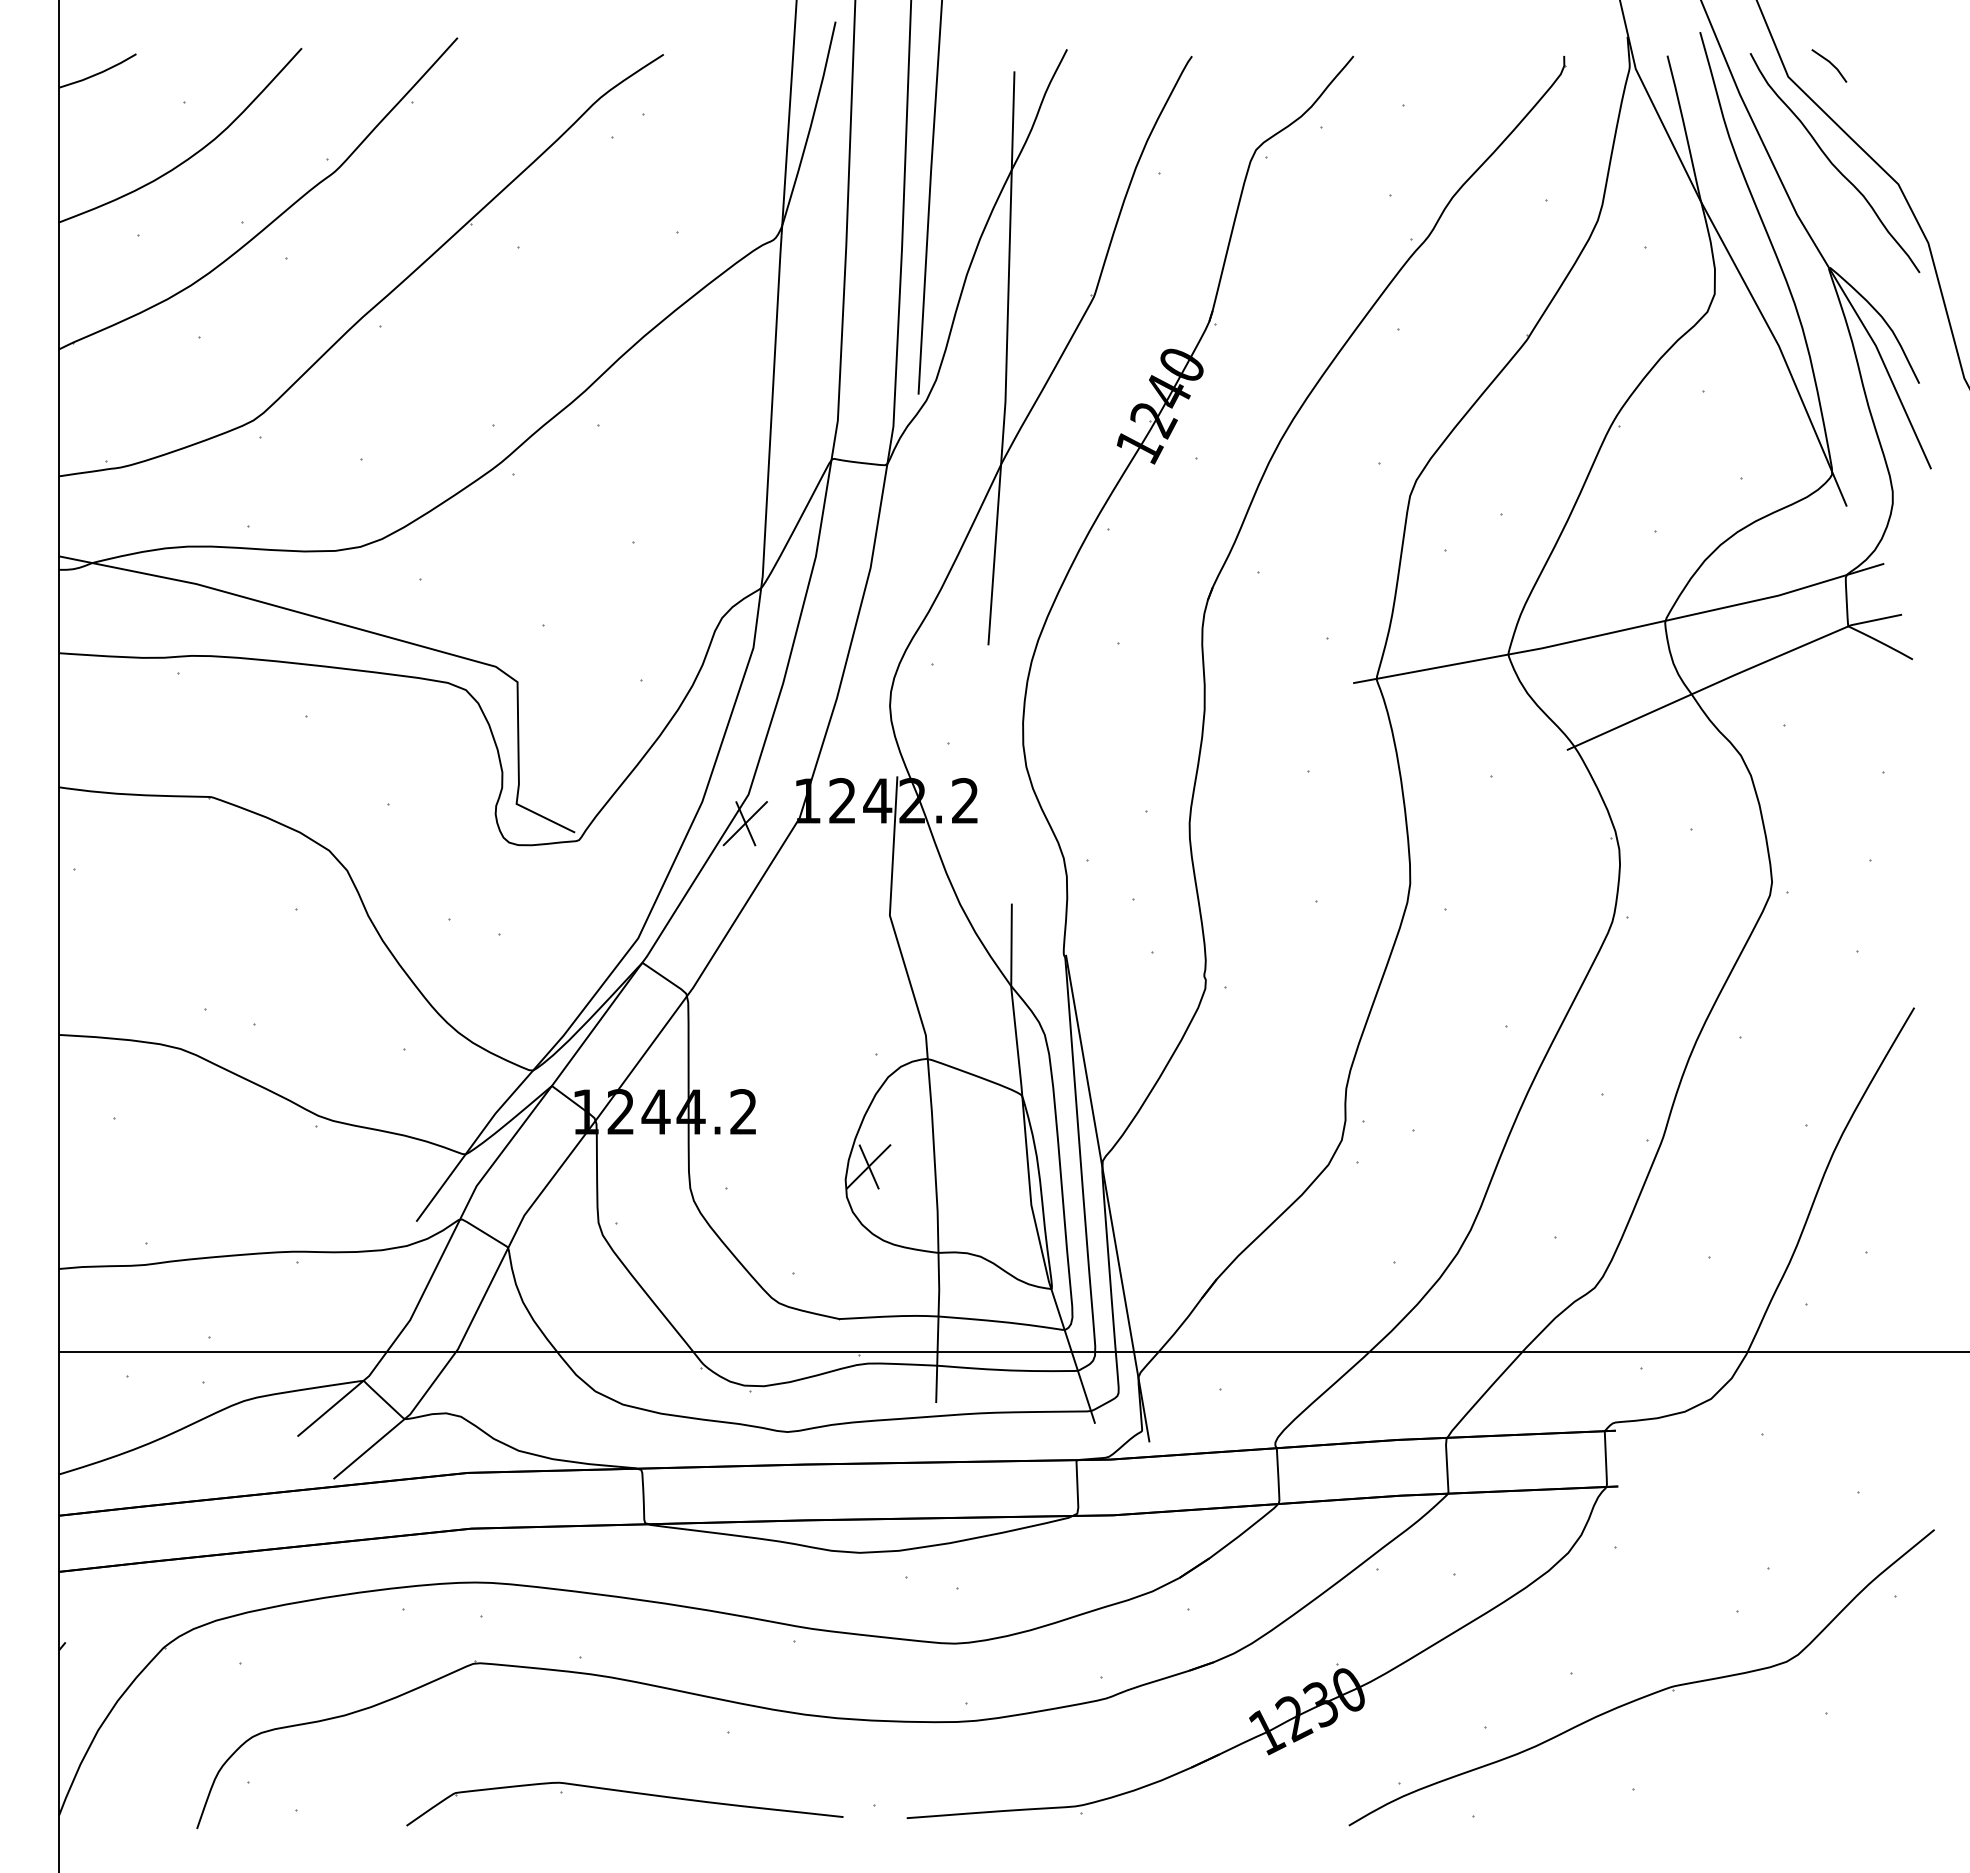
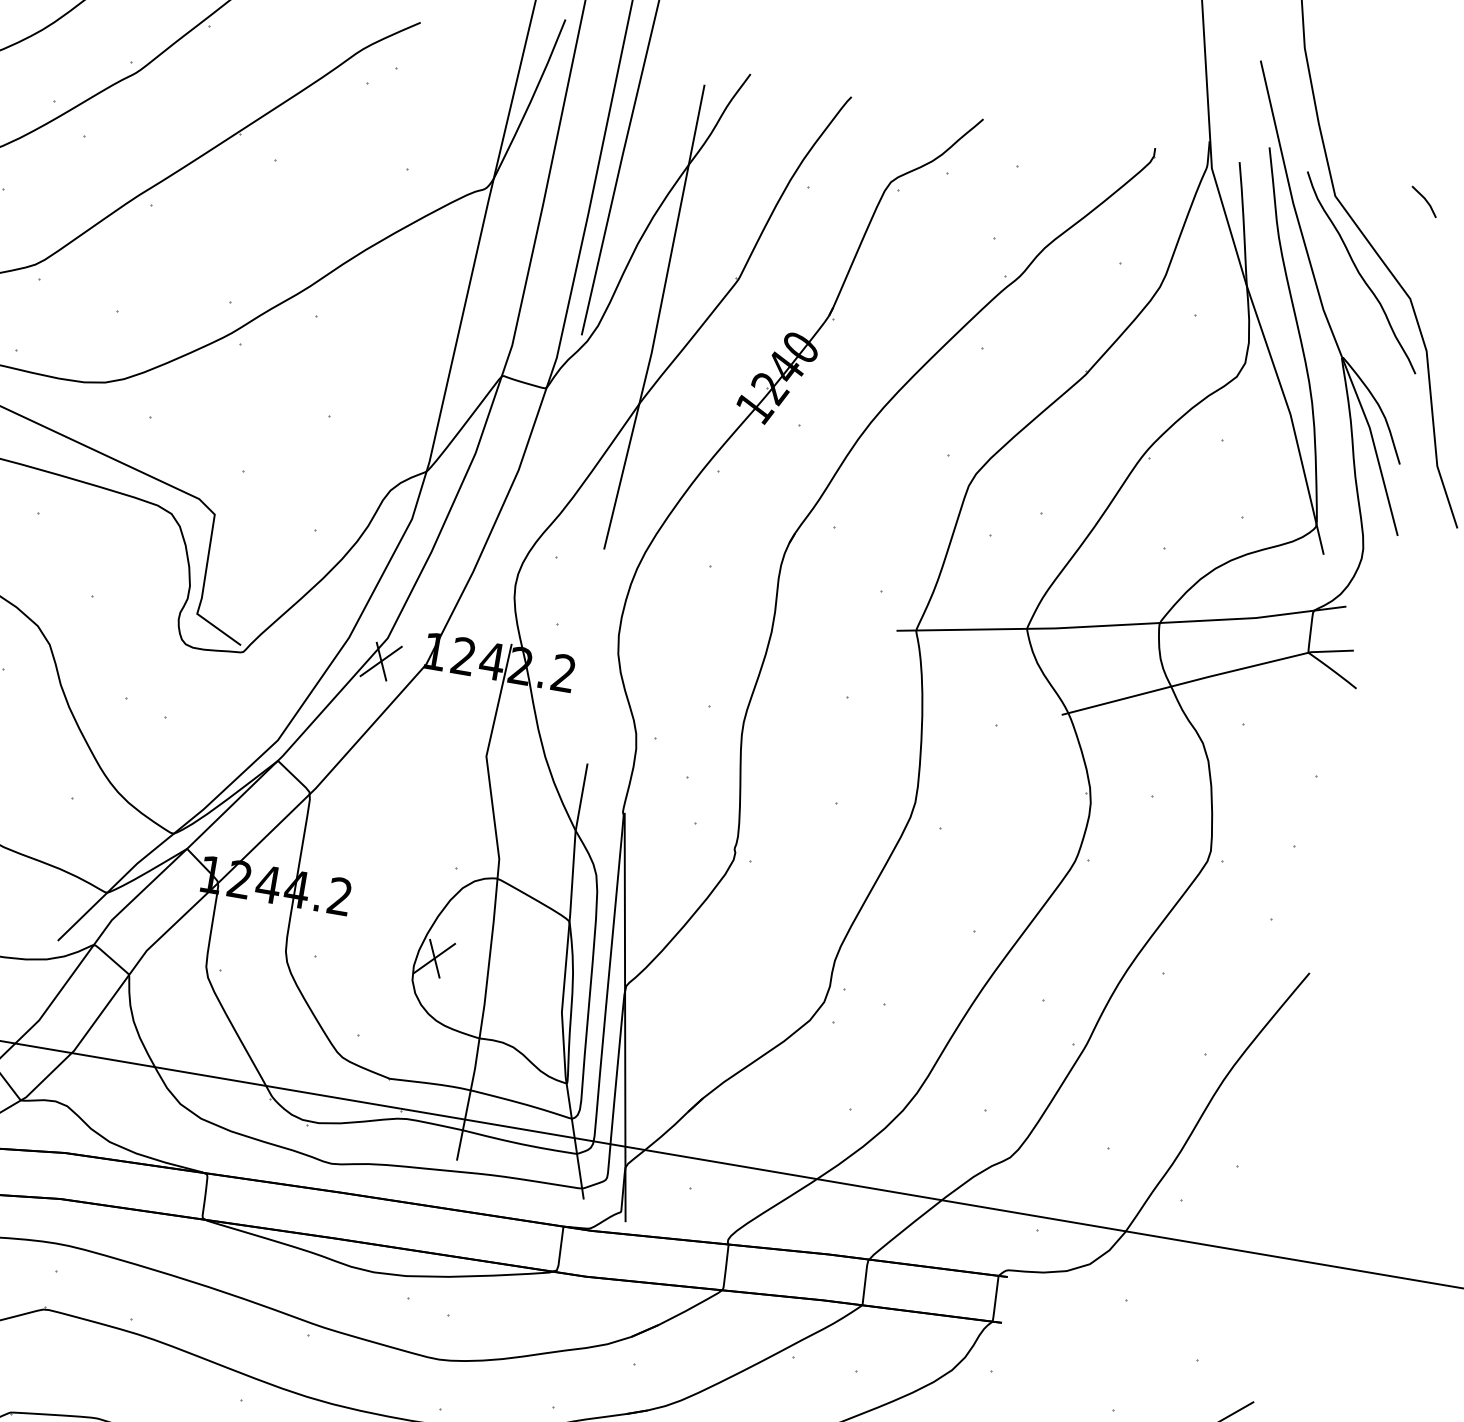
line: (1830, 64) -> (1425, 200), moved

